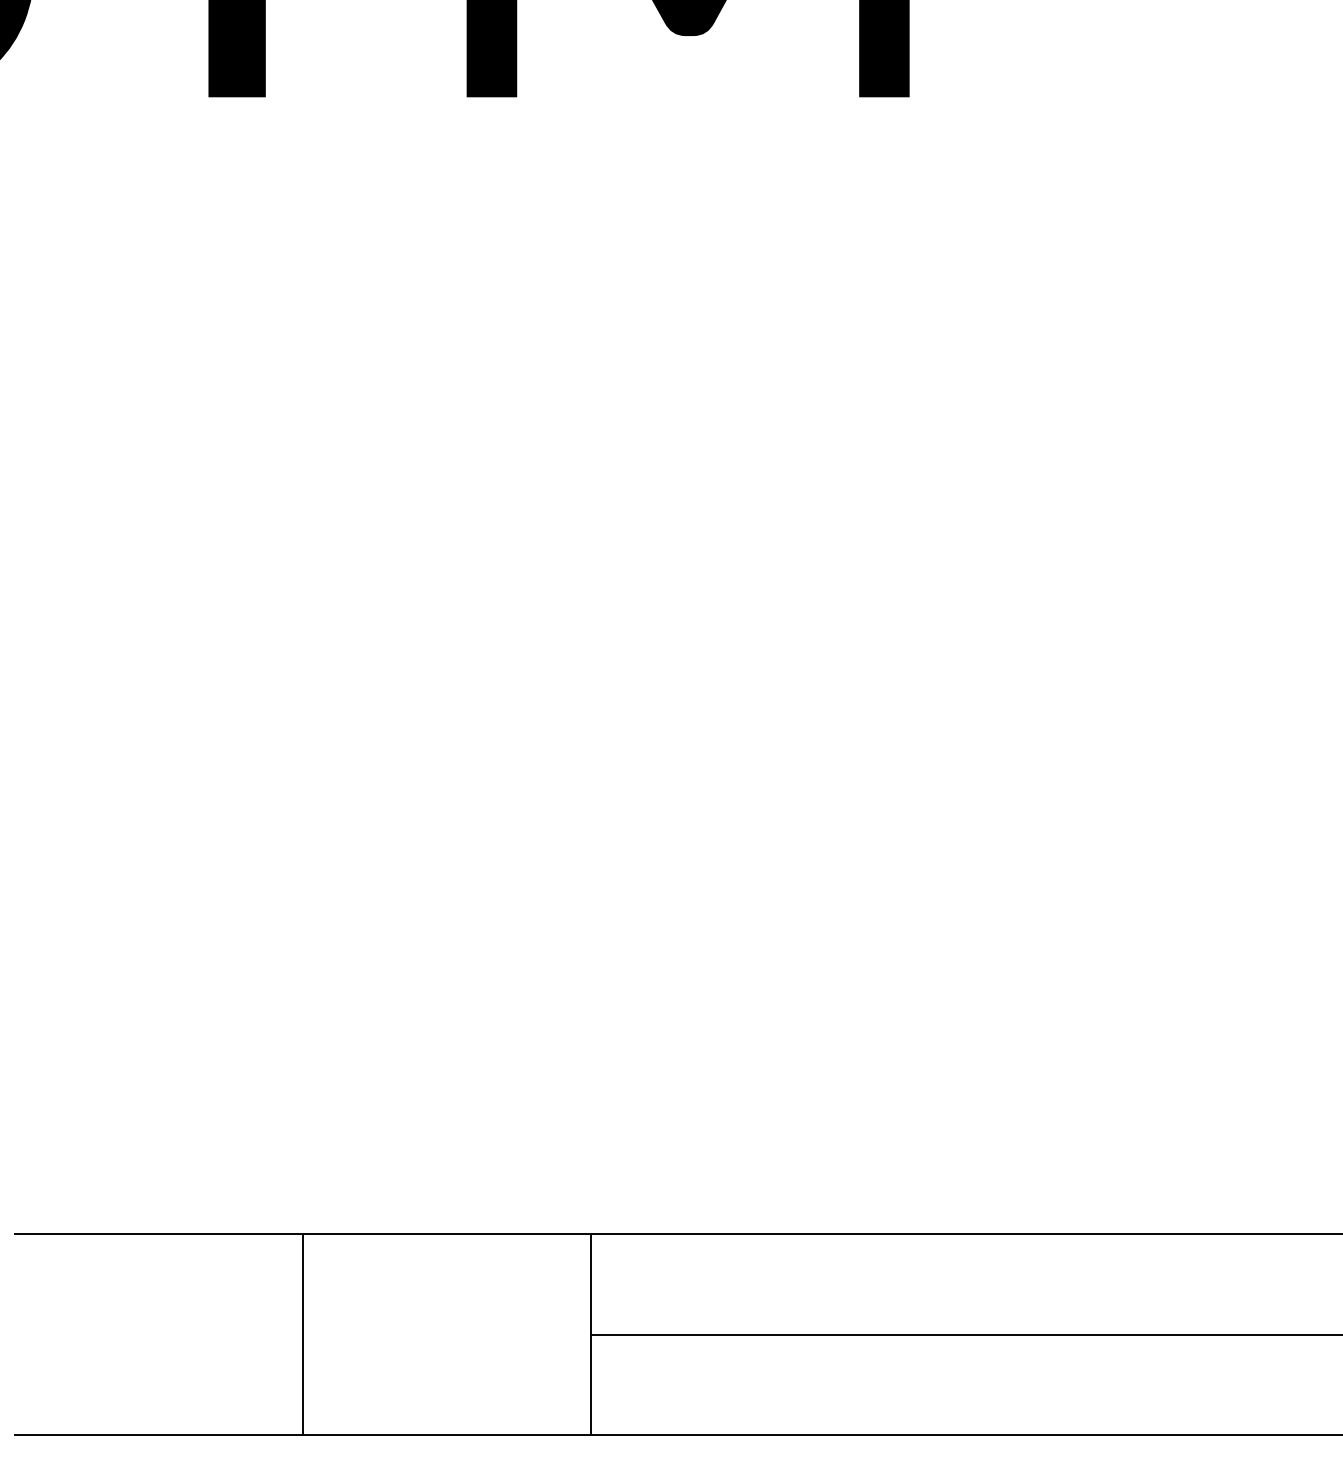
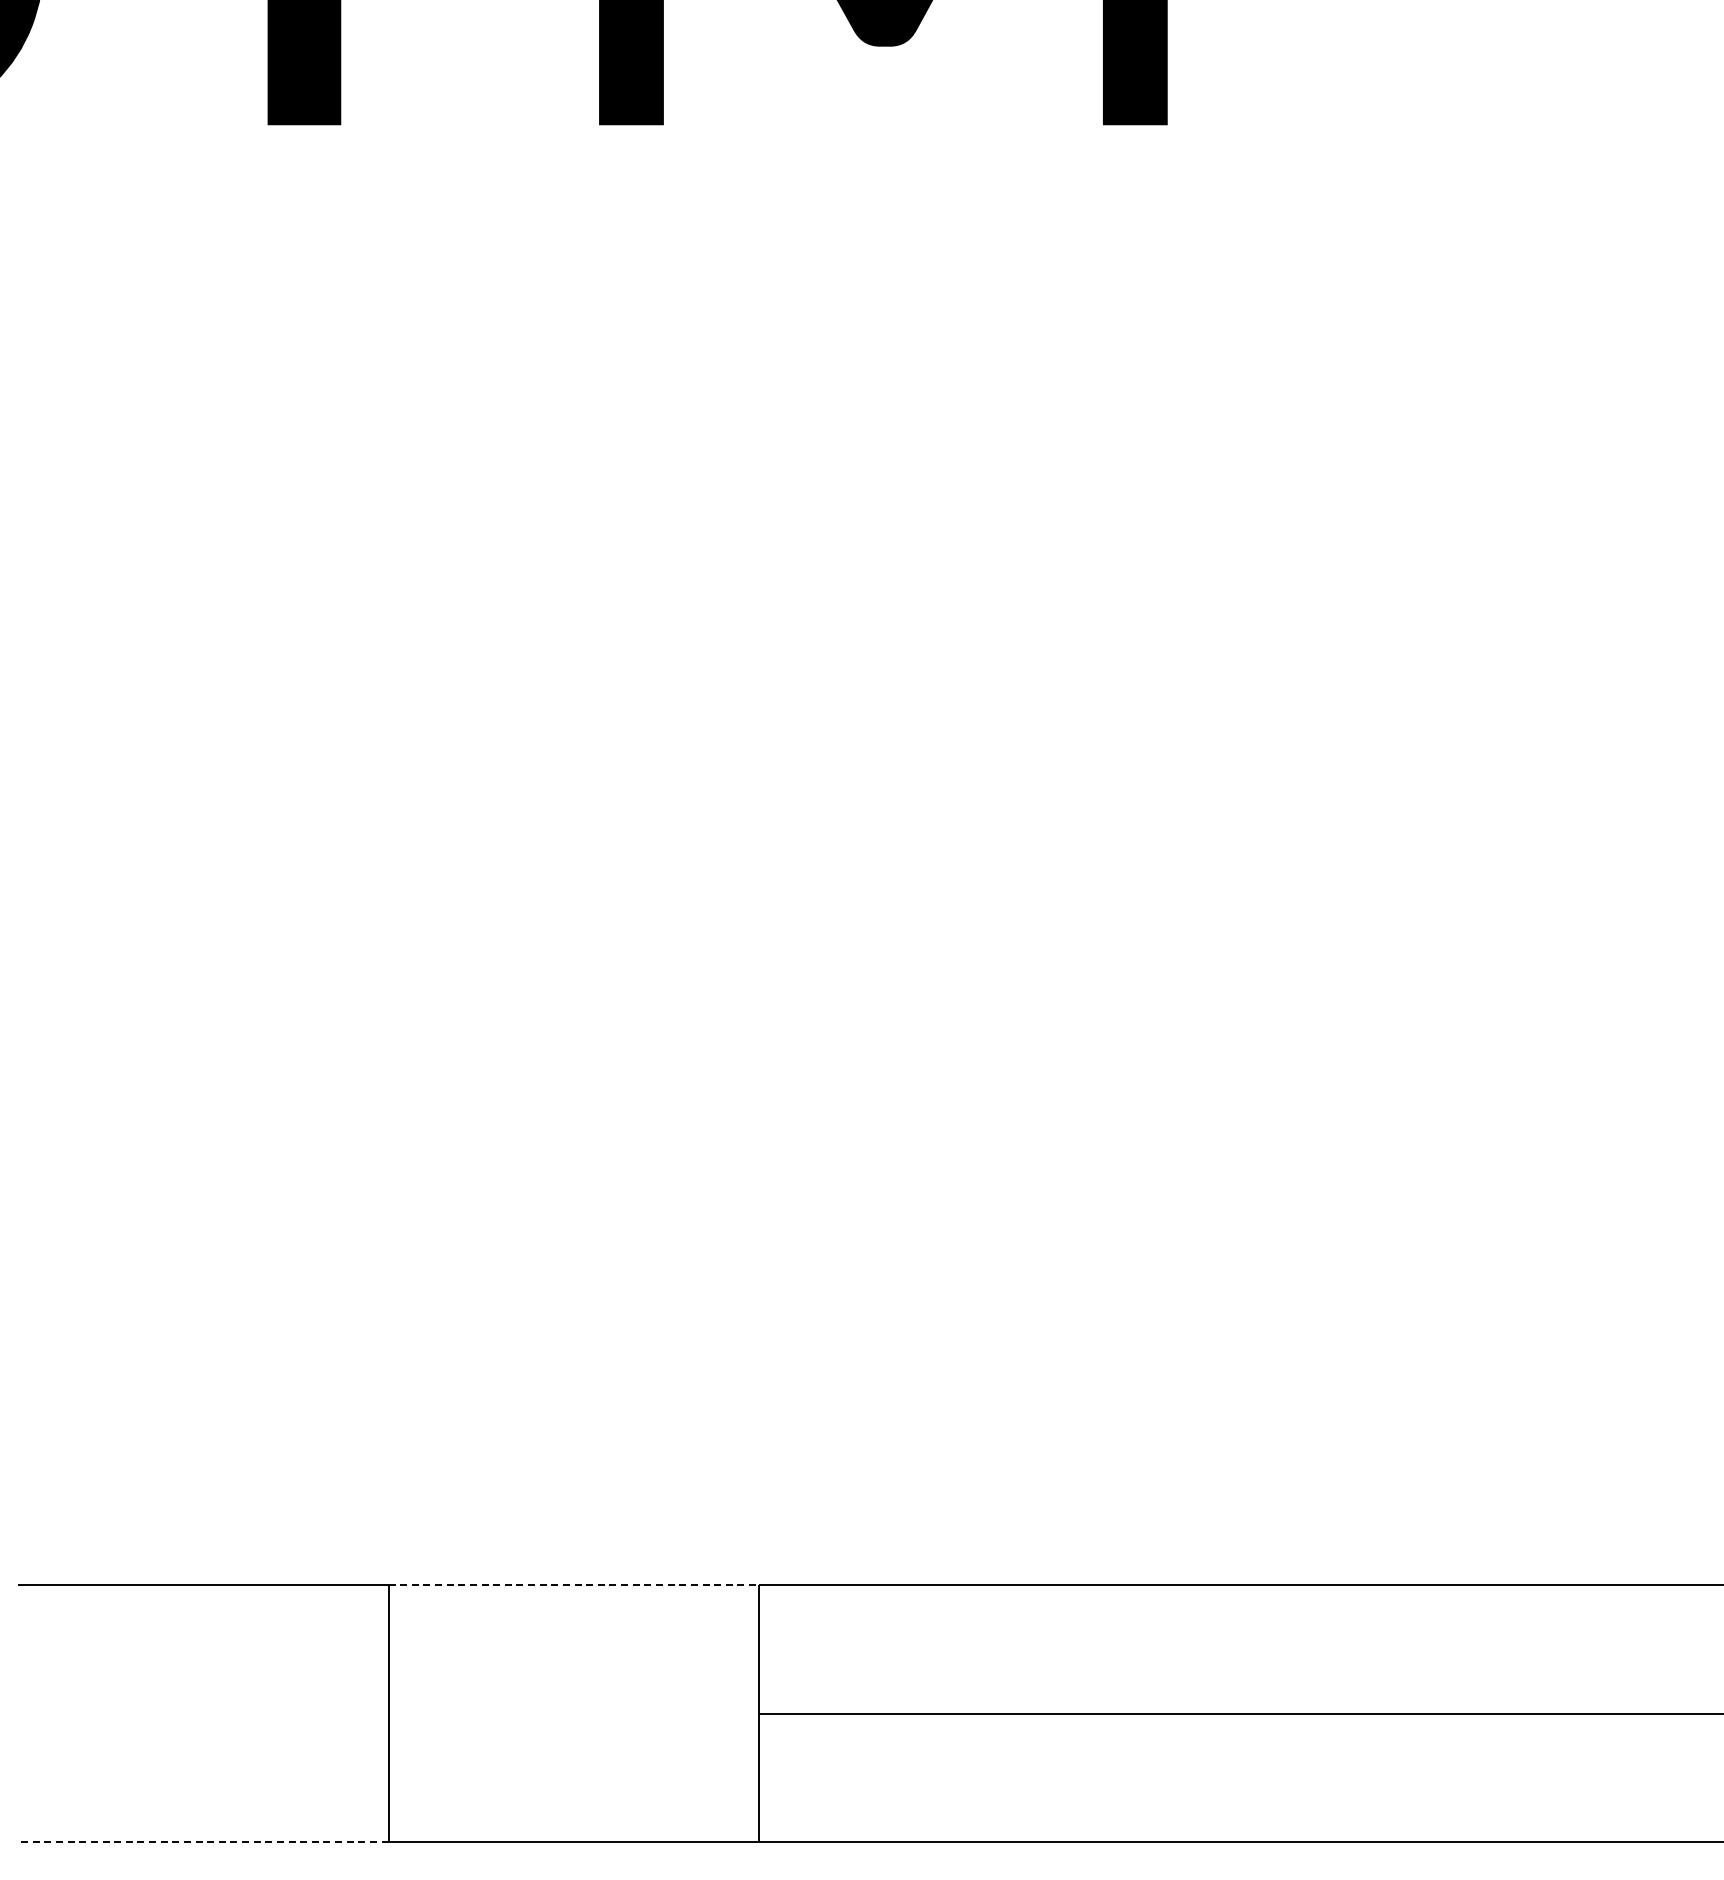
line: (447, 1234) -> (574, 1585), solid -> dashed
line: (157, 1435) -> (202, 1842), solid -> dashed

